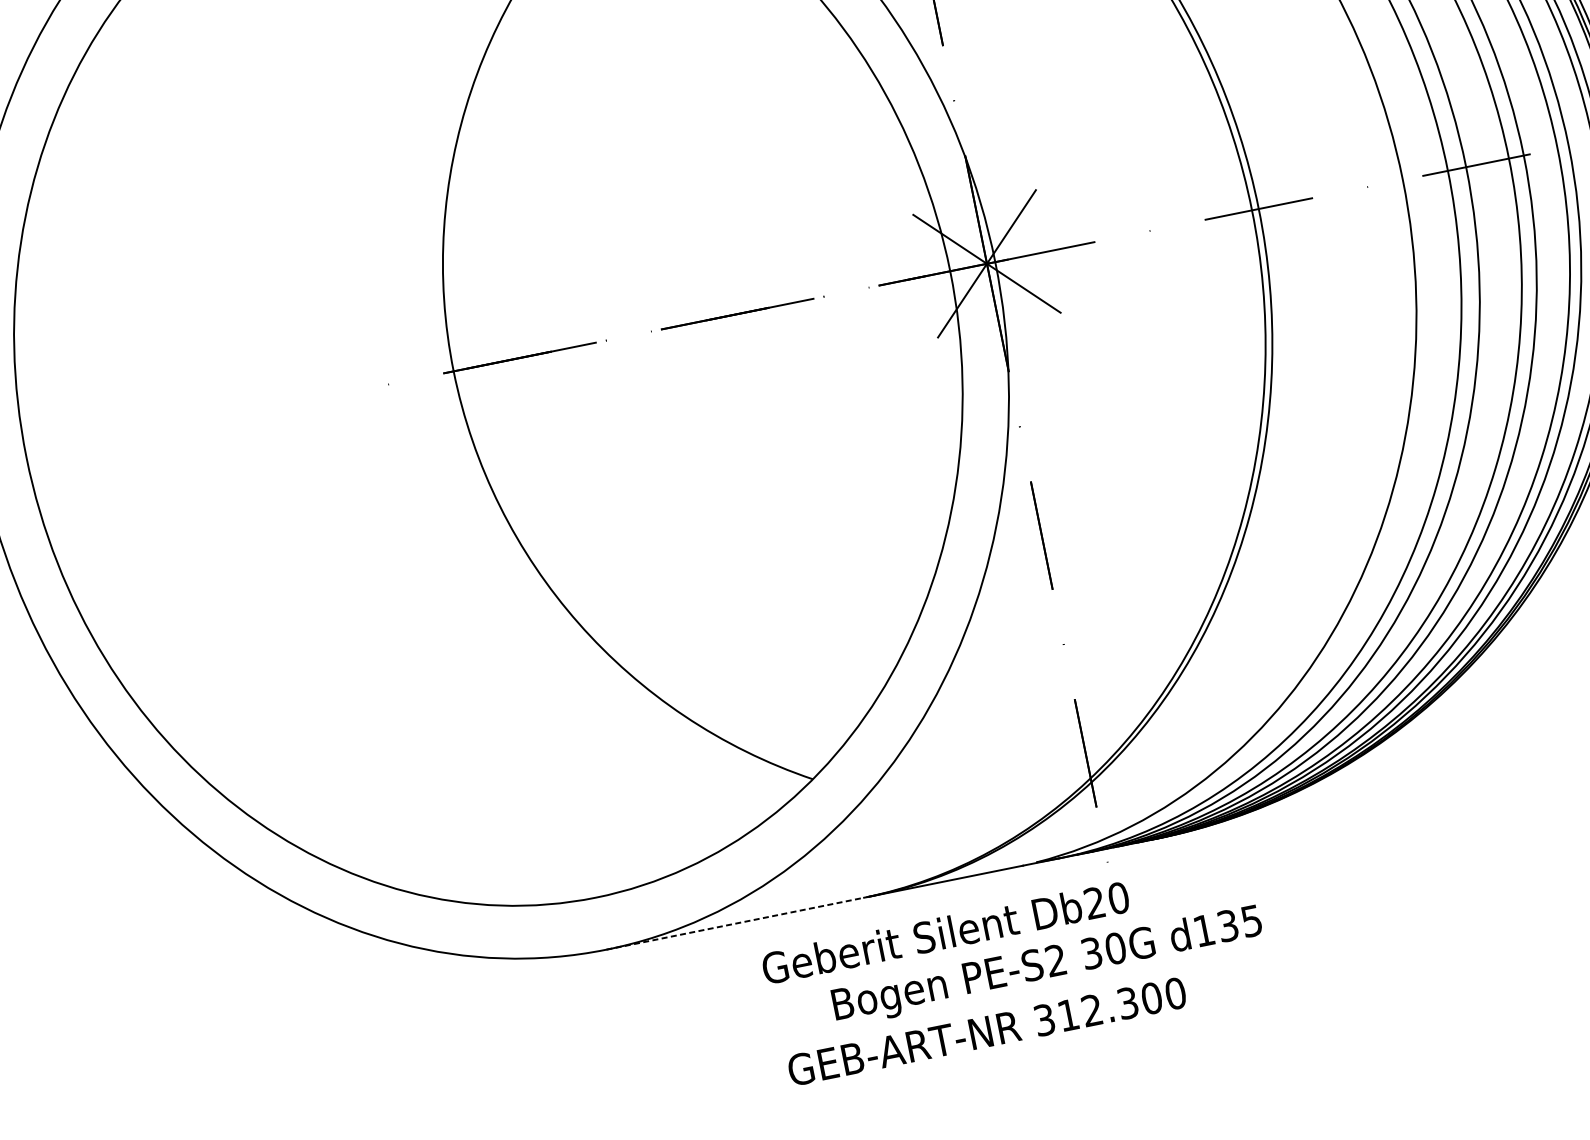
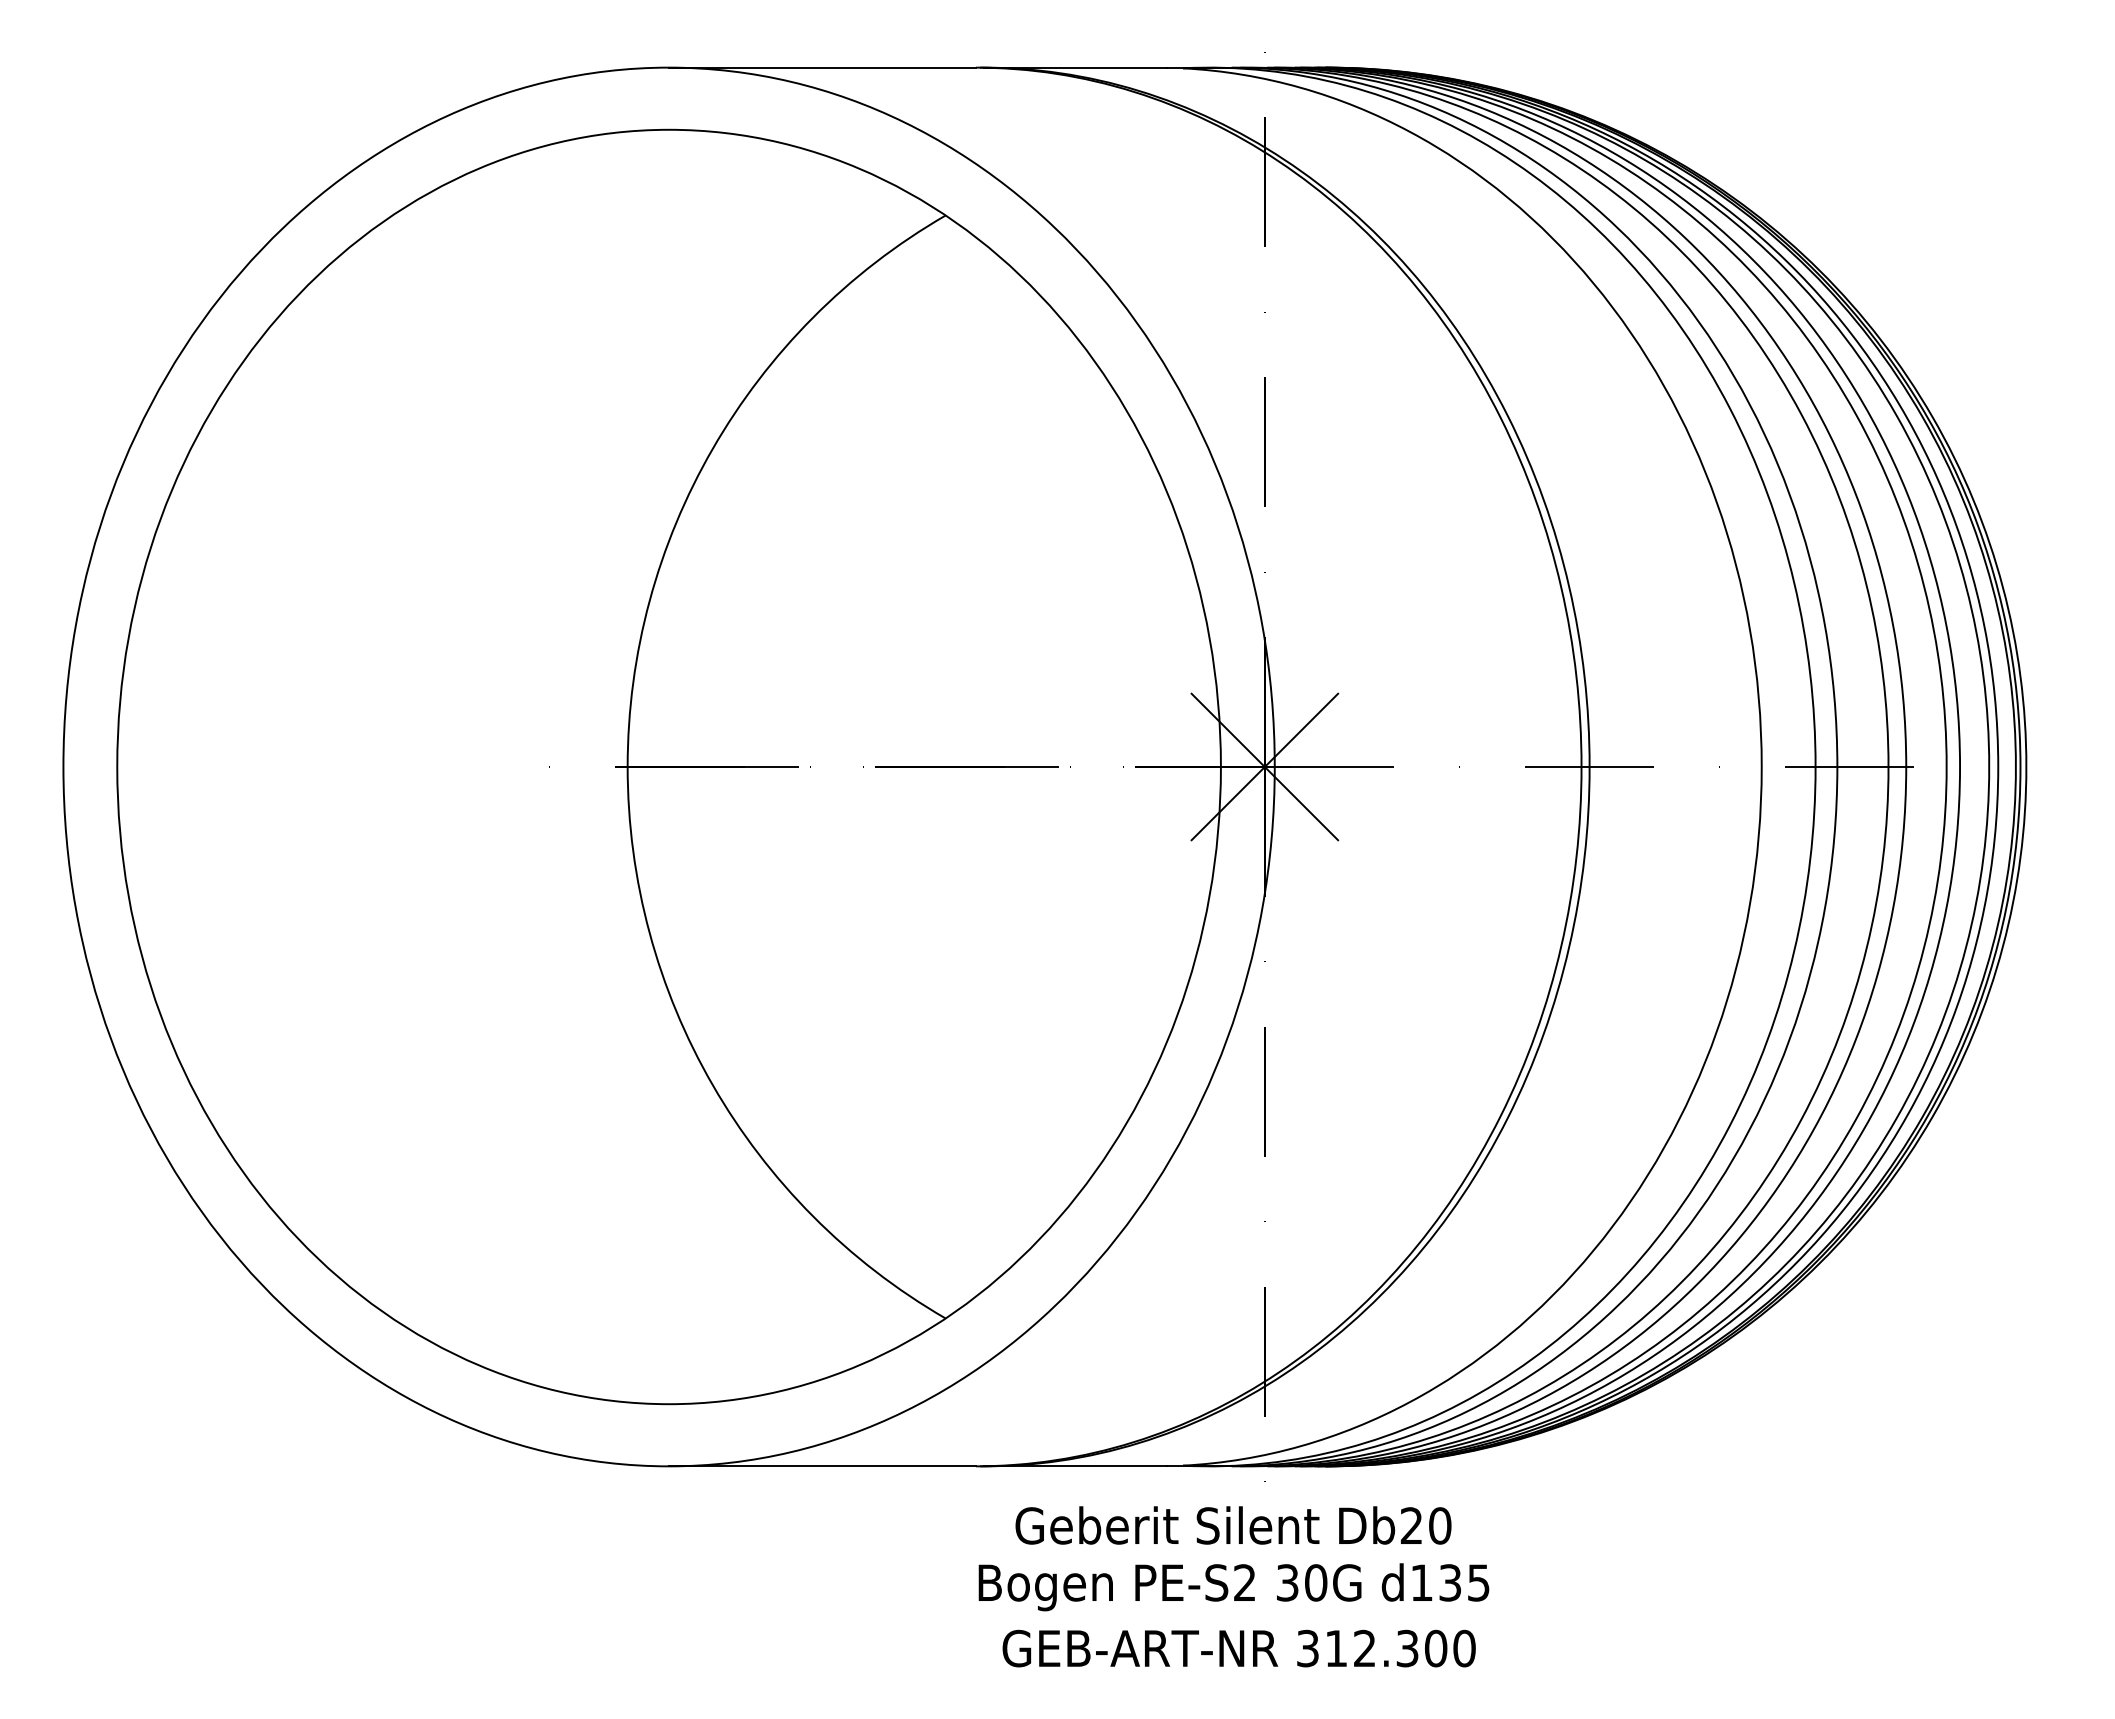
line: (735, 923) -> (823, 1466), dashed -> solid
text: (945, 932) -> (1233, 1525), moved
text: (1047, 966) -> (1233, 1587), moved
text: (986, 1031) -> (1238, 1648), moved

